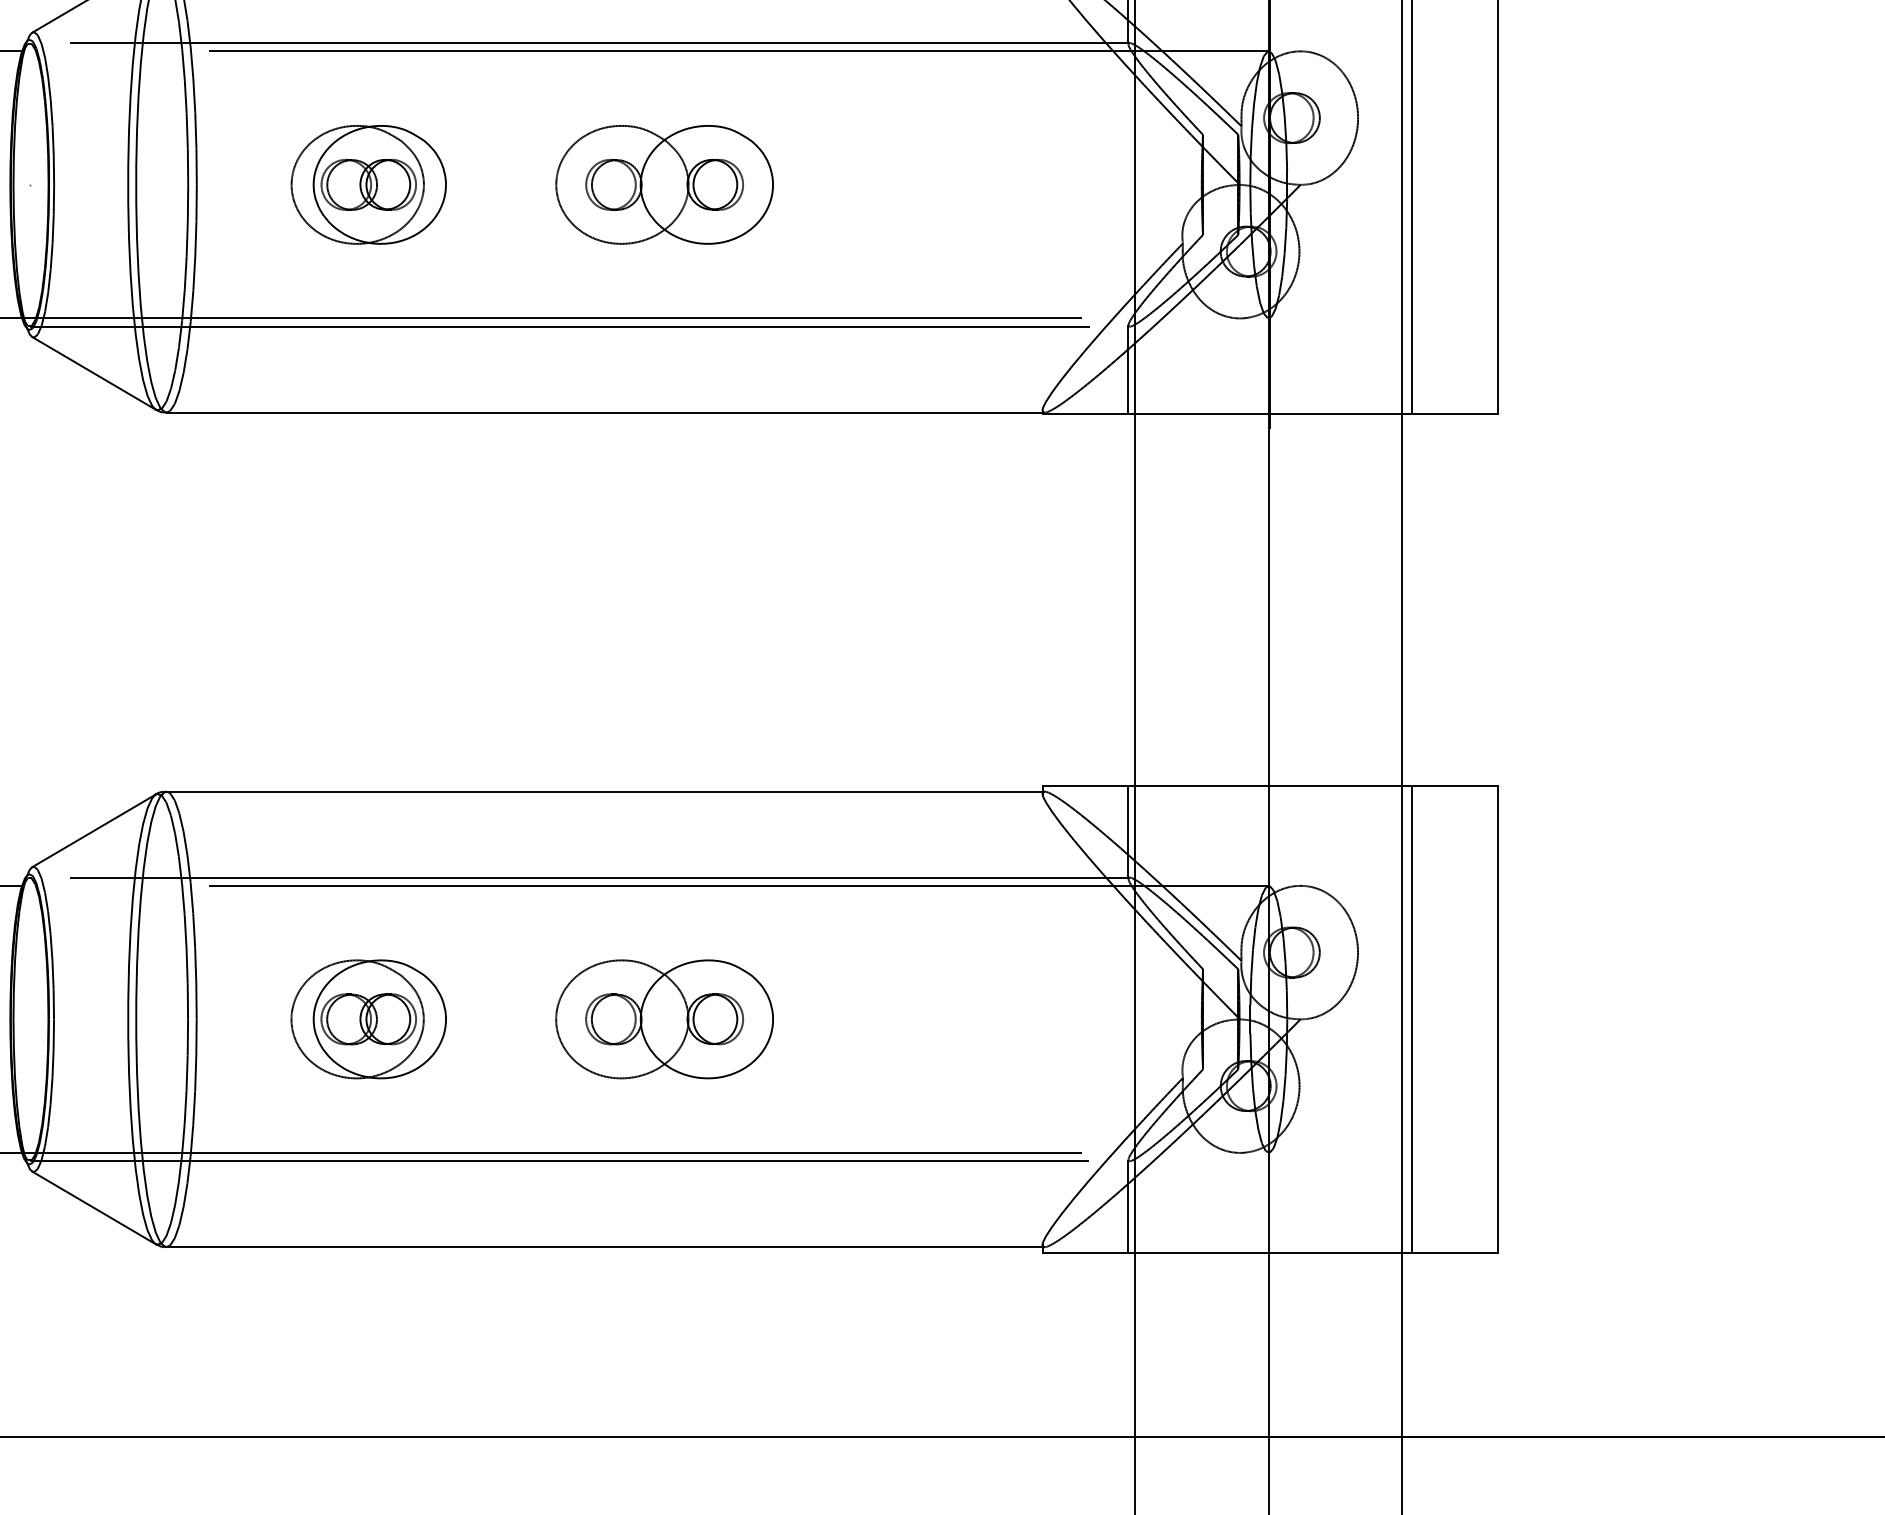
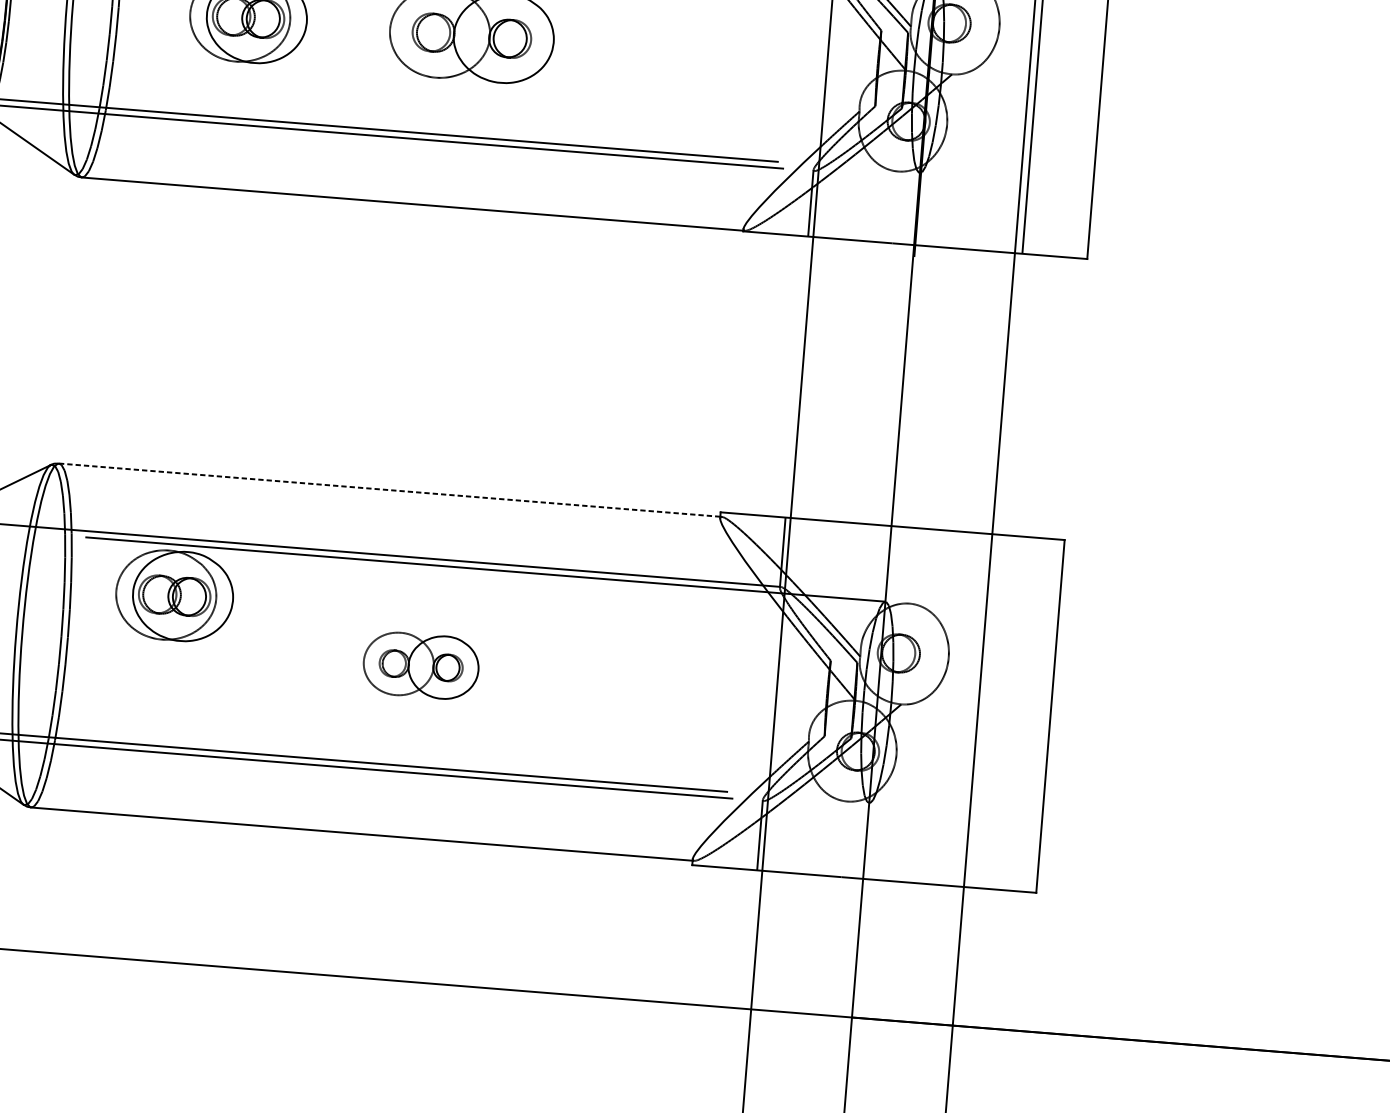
line: (603, 791) -> (388, 490), solid -> dashed
part: (368, 1019) -> (174, 595), moved
part: (664, 1019) -> (421, 665), size x0.7
line: (1412, 1019) -> (985, 711), removed

